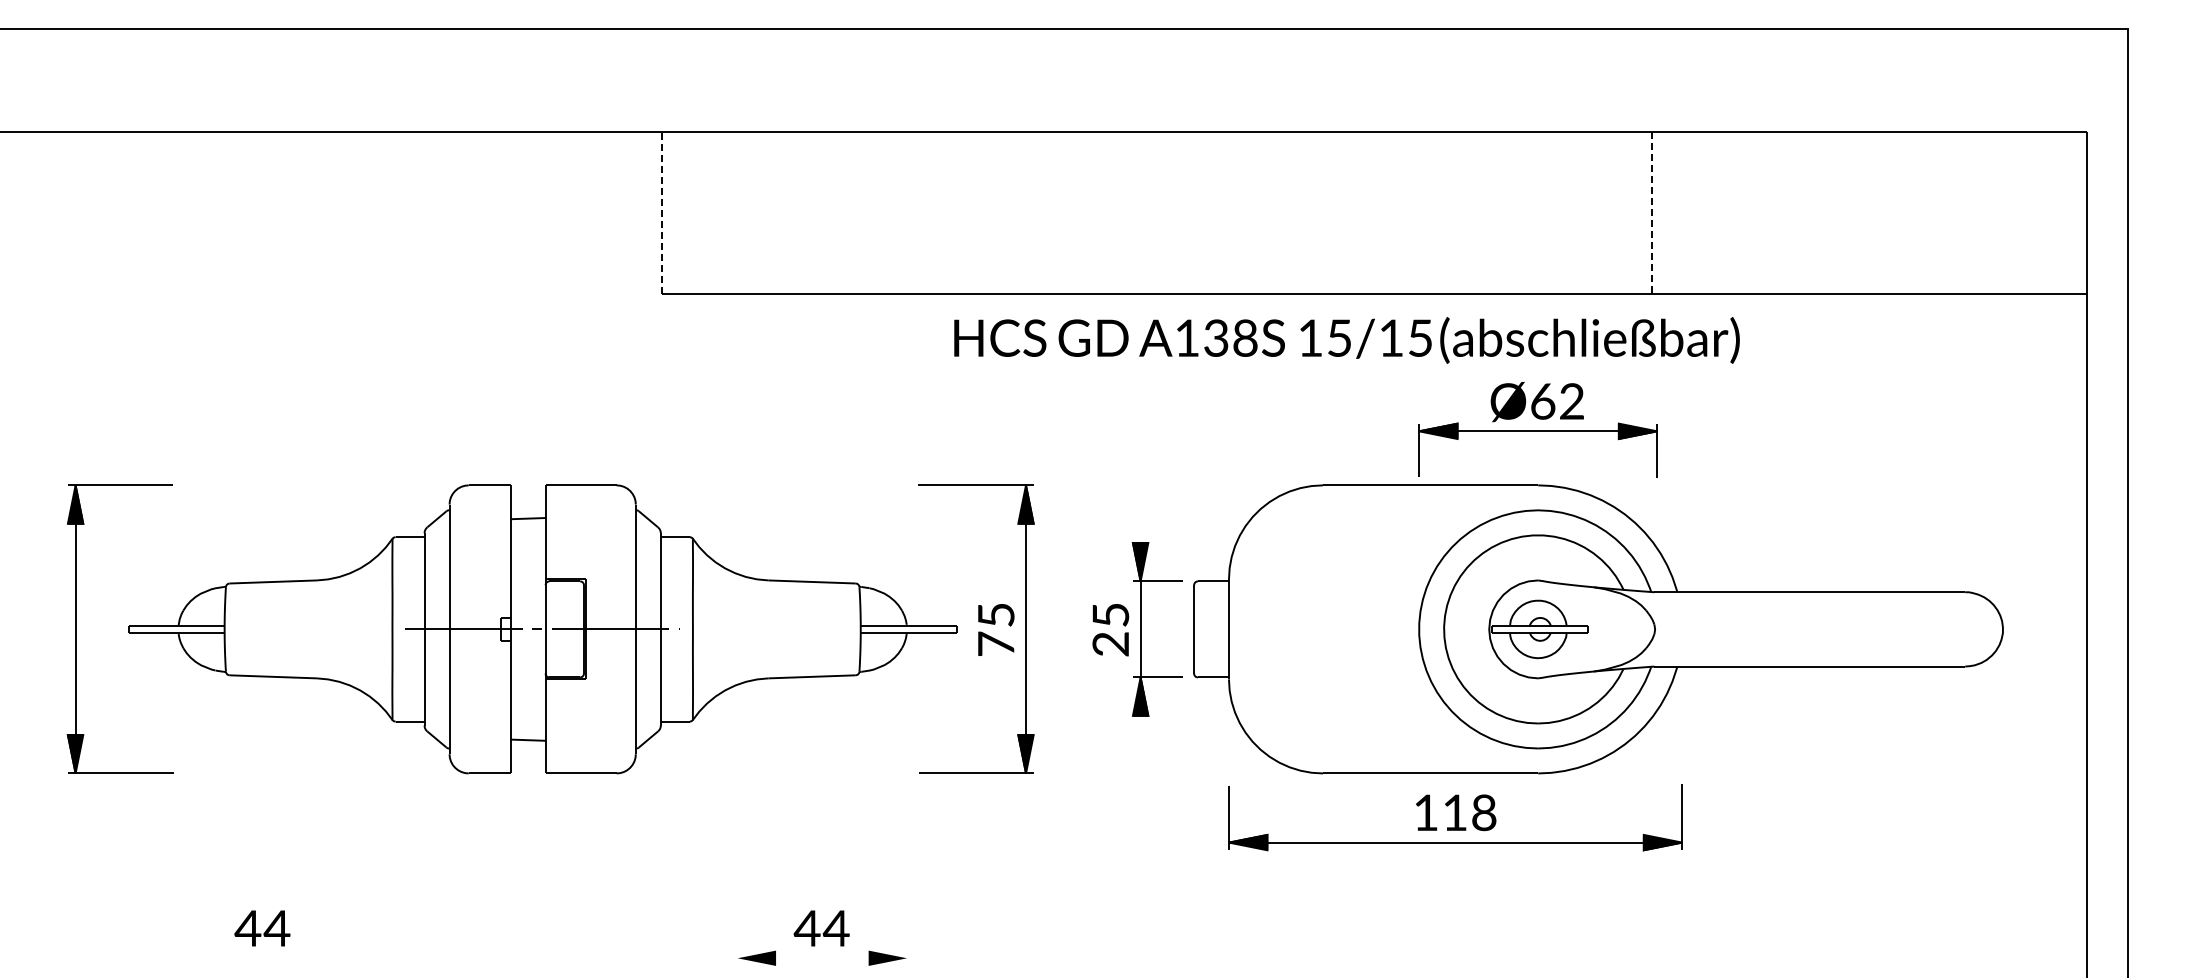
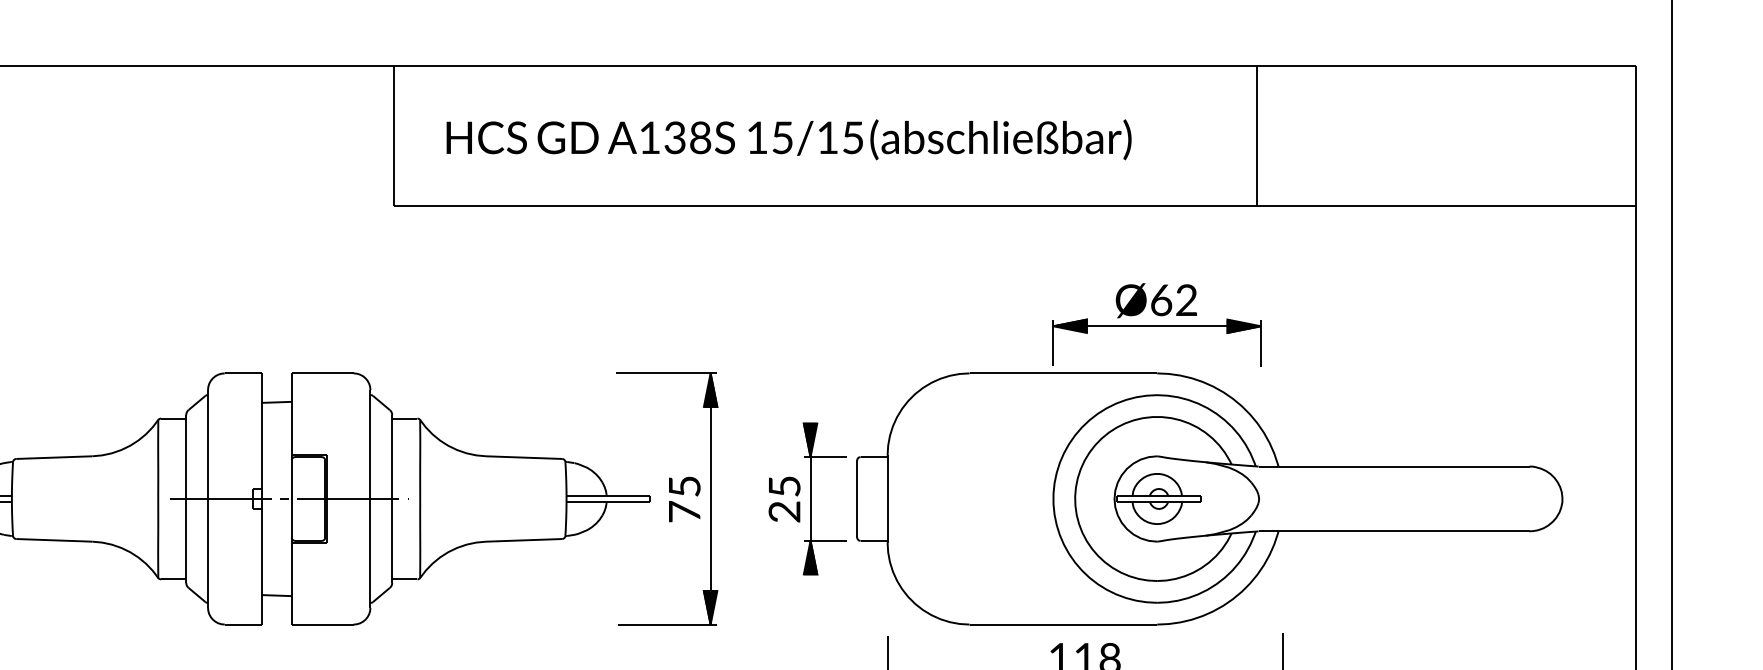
line: (662, 213) -> (393, 136), dashed -> solid
line: (1652, 213) -> (1256, 136), dashed -> solid
text: (1346, 340) -> (788, 139), moved

